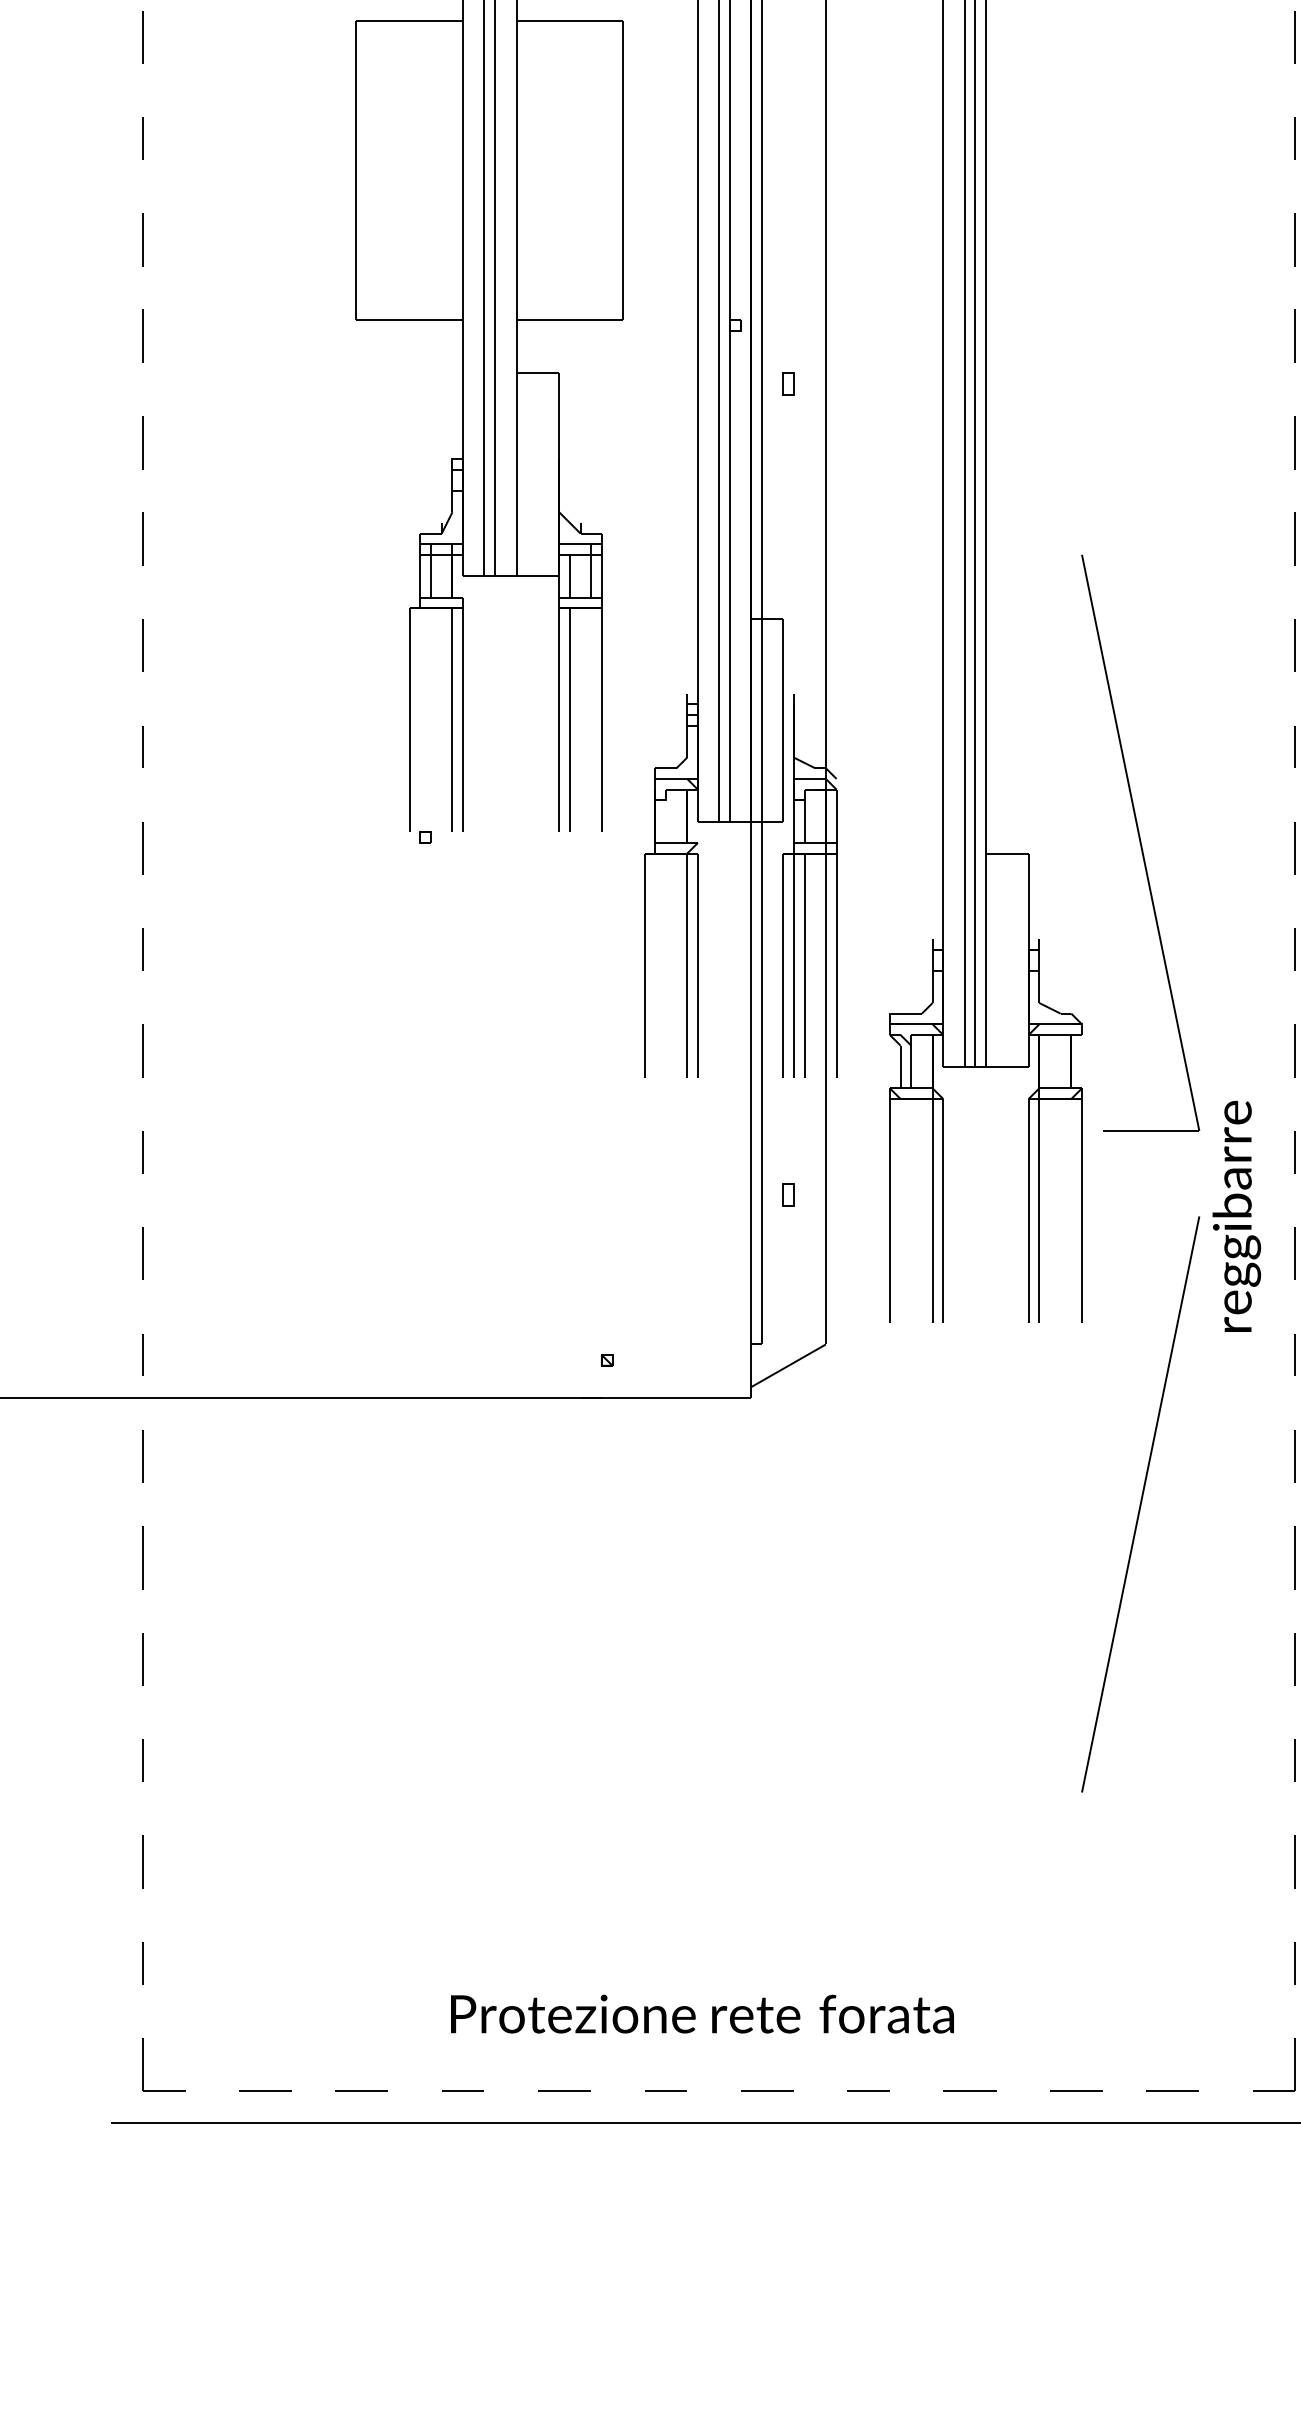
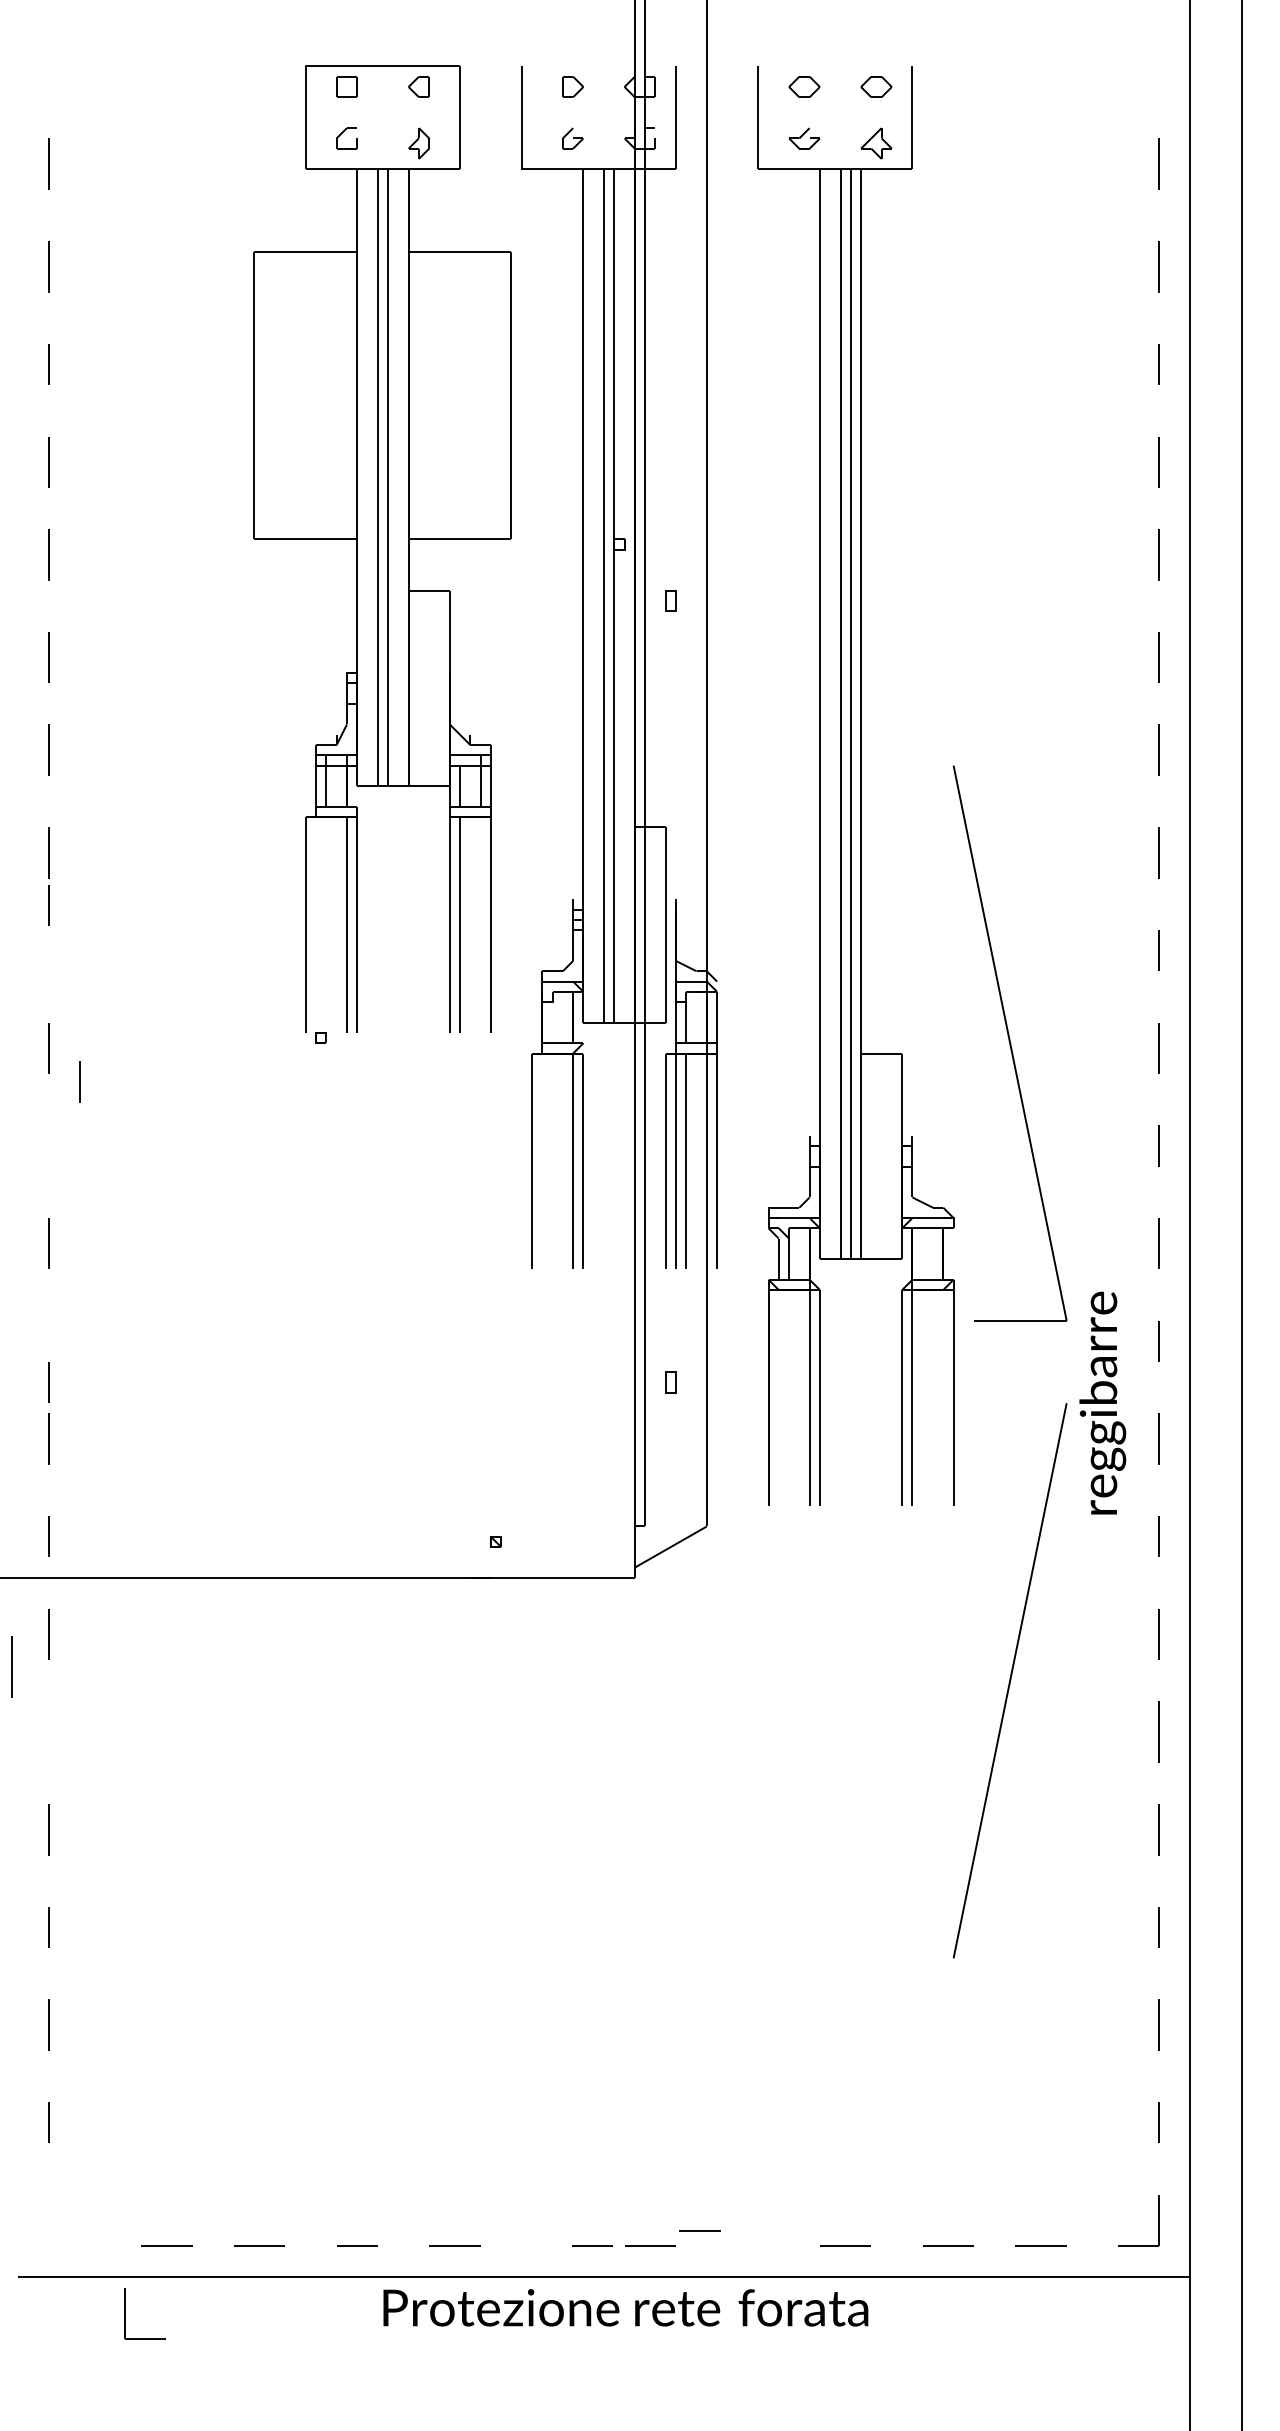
line: (142, 746) -> (48, 905), moved
line: (142, 949) -> (79, 1081), moved
line: (142, 1152) -> (48, 1382), moved
line: (142, 1557) -> (11, 1666), moved
text: (702, 2013) -> (625, 2307), moved
part: (143, 2064) -> (125, 2313), moved
line: (665, 2090) -> (592, 2245), moved
line: (868, 2090) -> (699, 2230), moved

